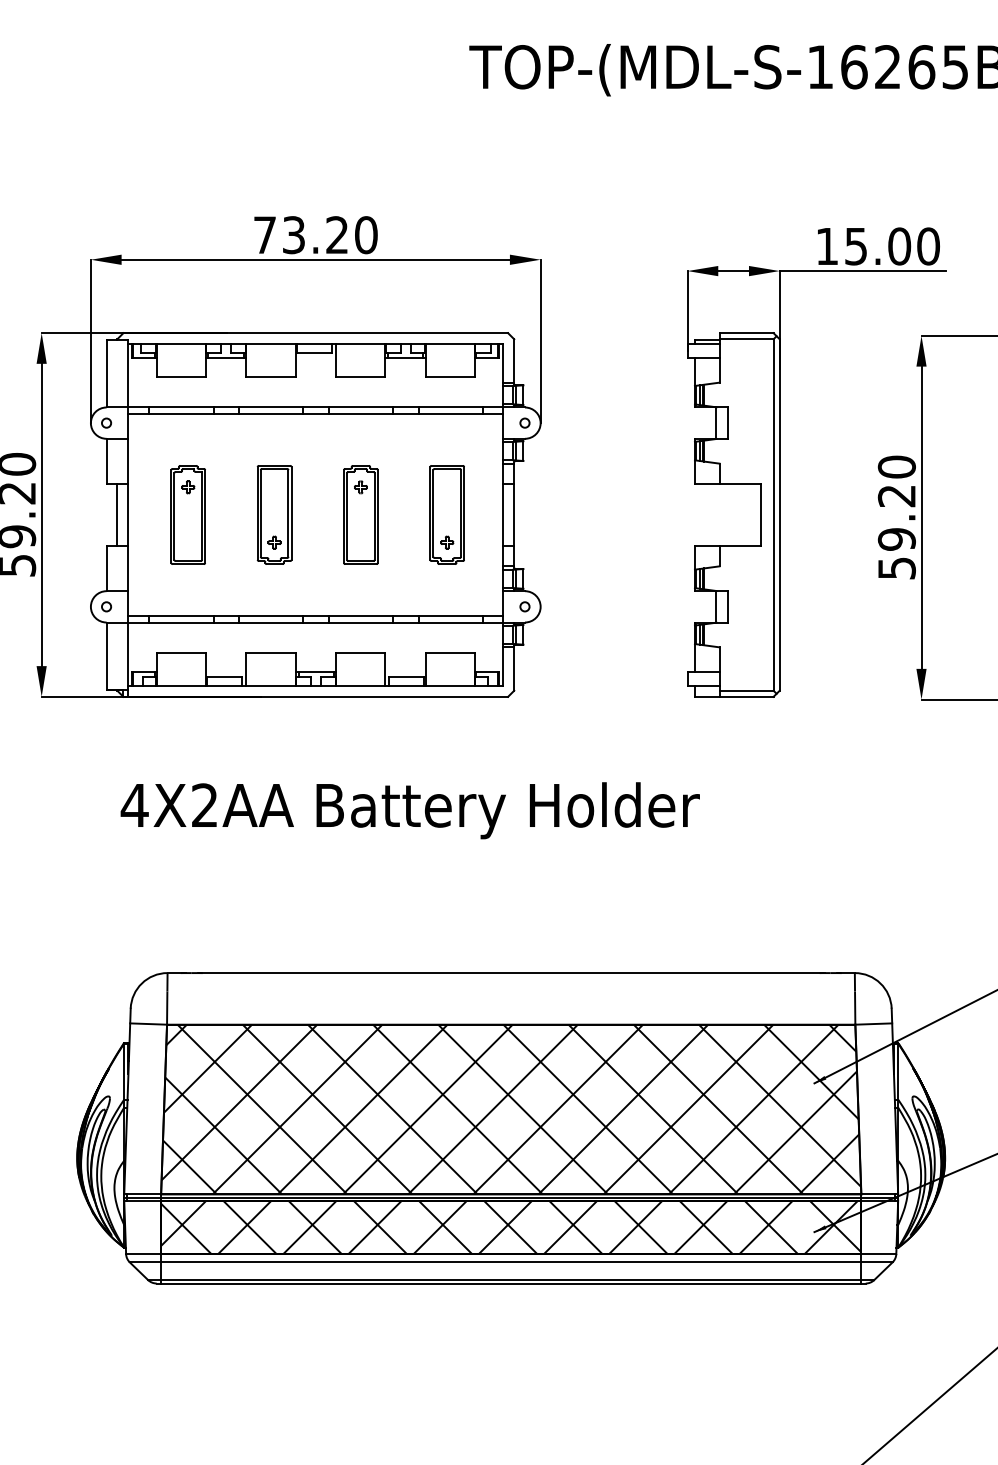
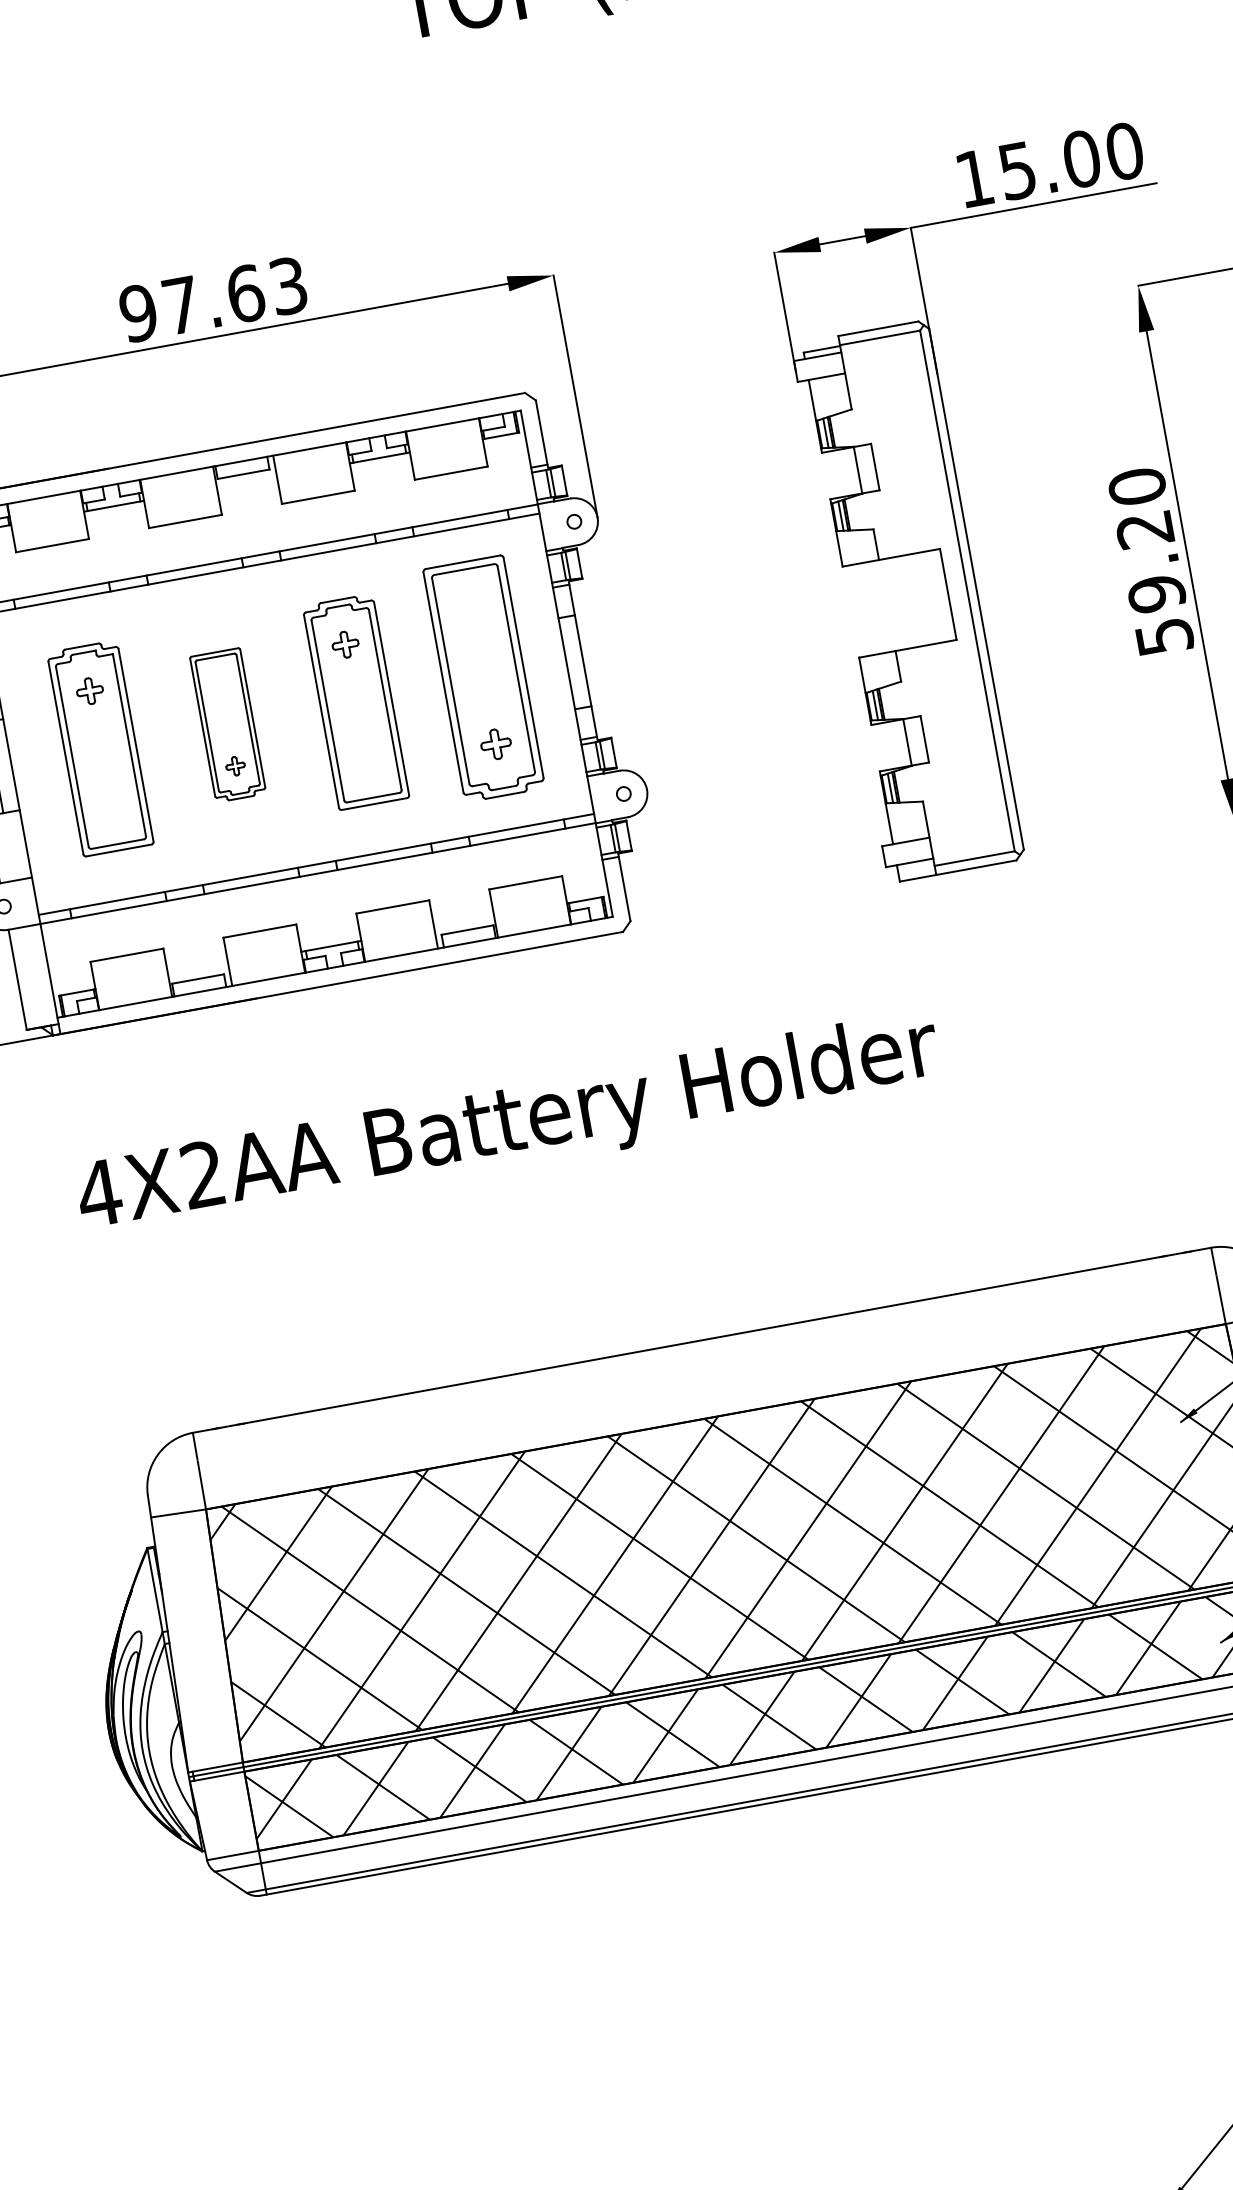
text: (315, 235) -> (213, 300), 73.20 -> 97.63
part: (187, 514) -> (98, 748), size x1.4
part: (360, 514) -> (355, 701), size x1.4
part: (446, 514) -> (482, 678), size x1.6

